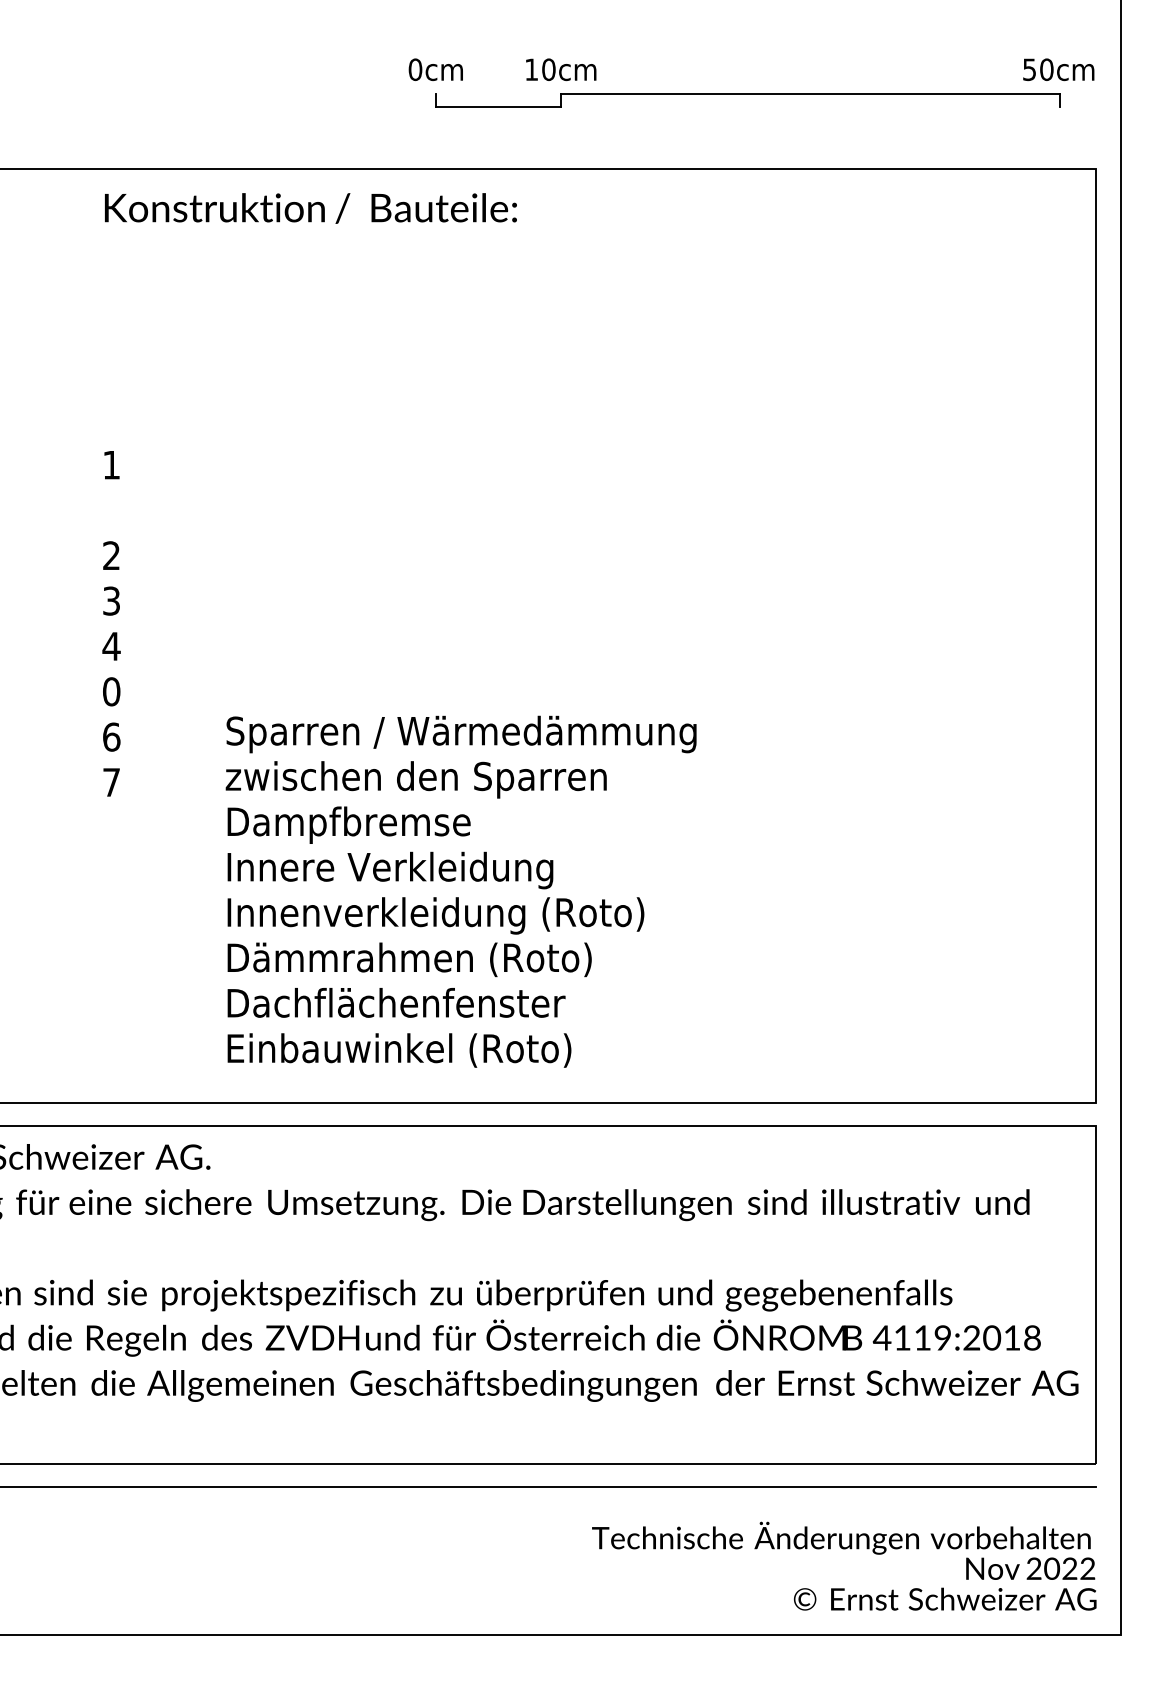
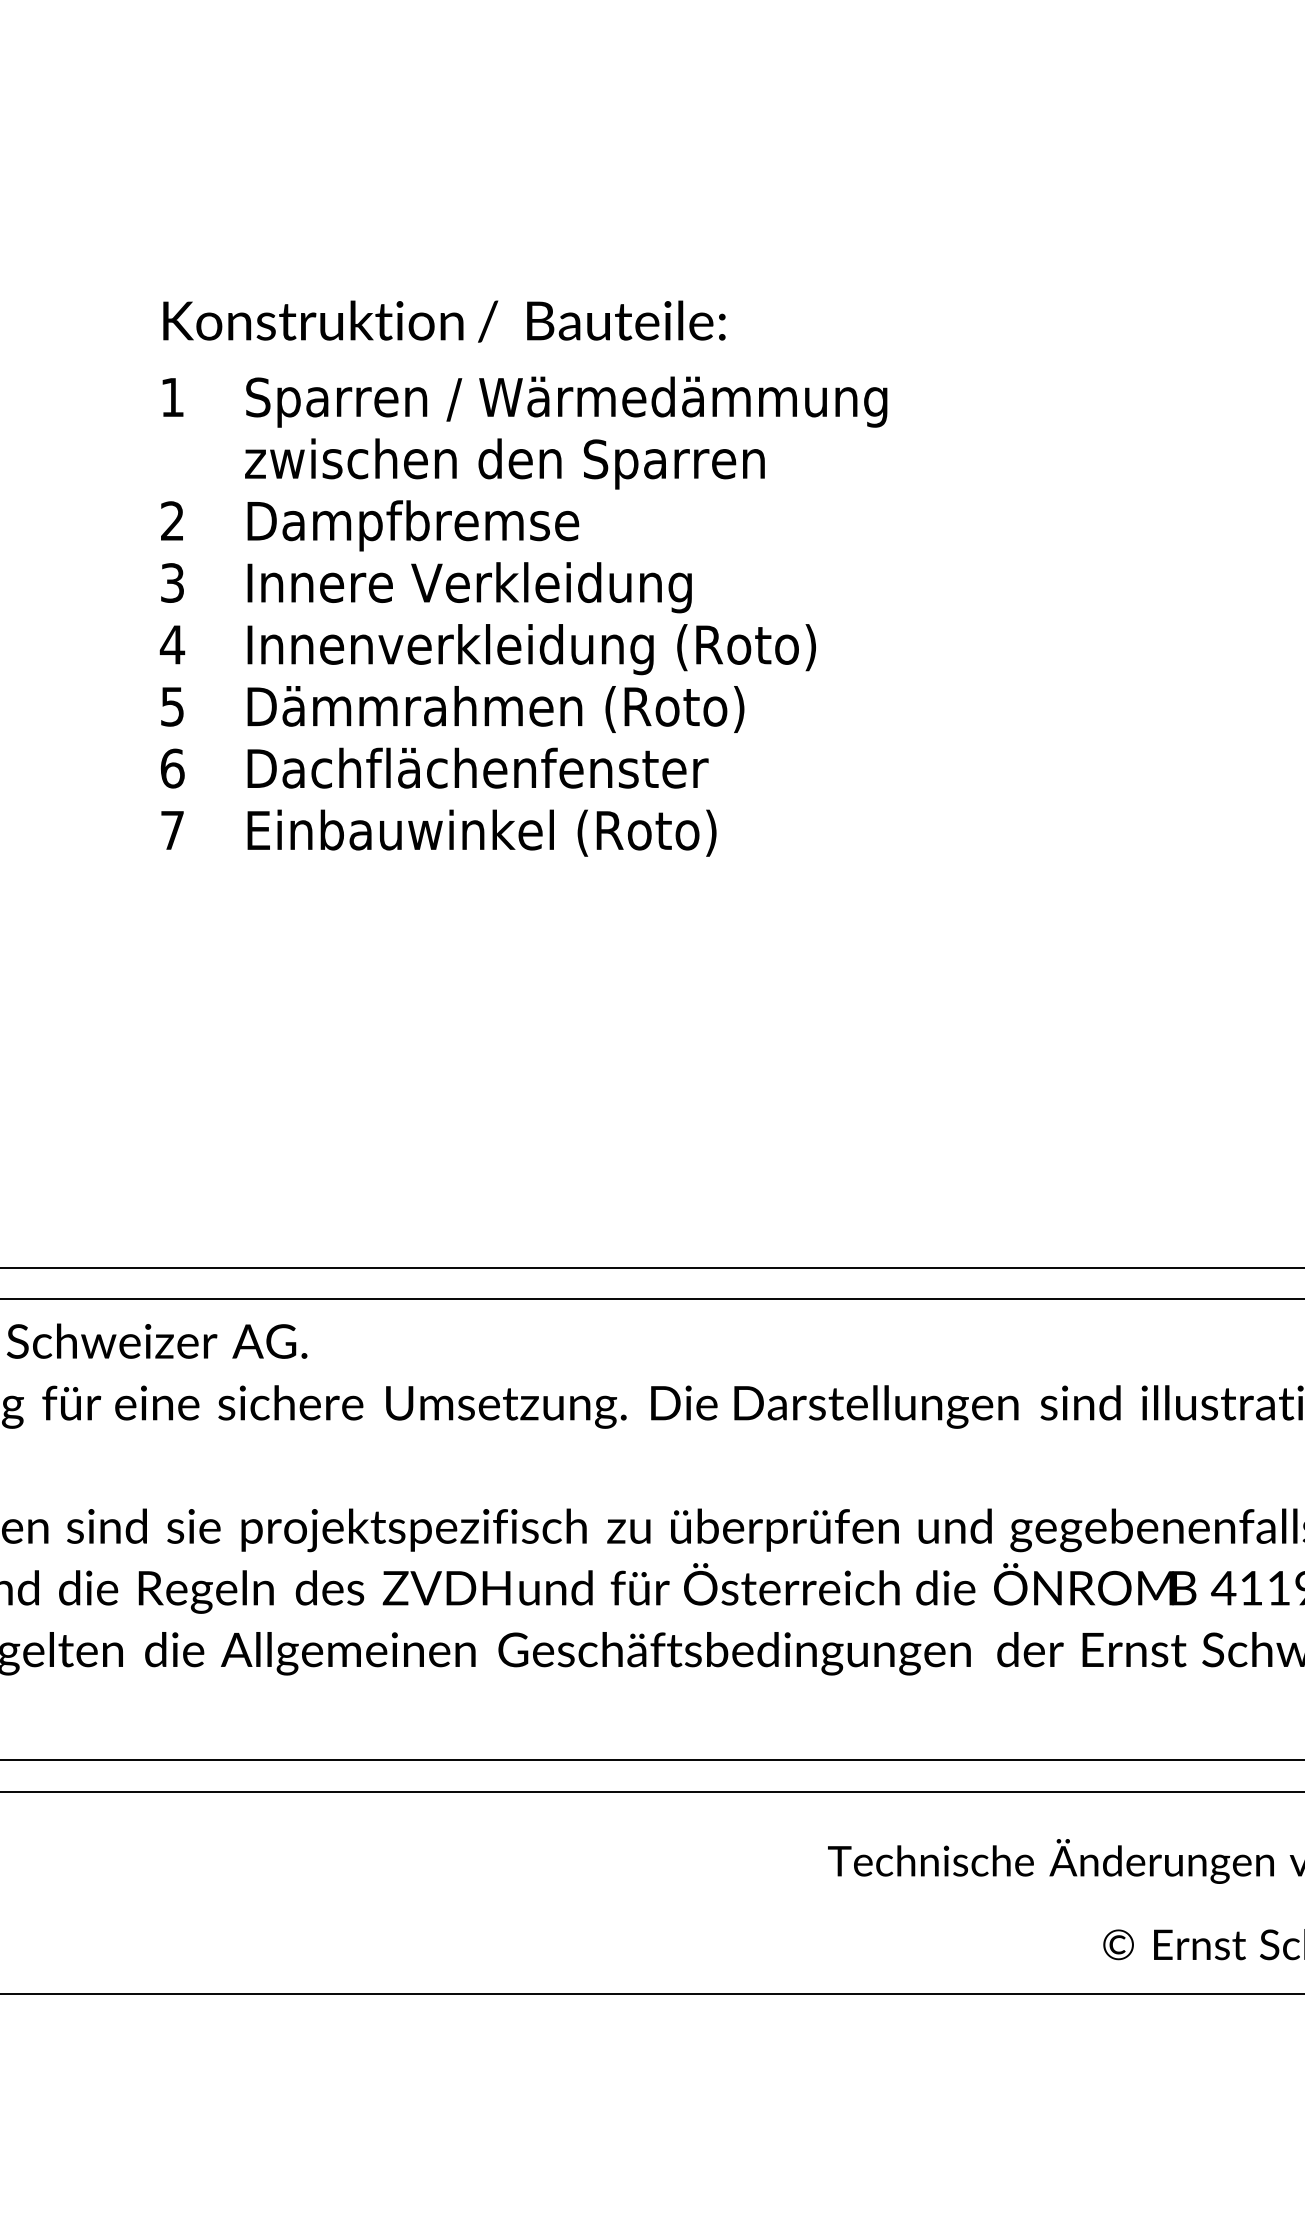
text: (310, 208) -> (443, 321), moved
text: (111, 691) -> (172, 706), 0 -> 5
text: (460, 891) -> (565, 616), moved

